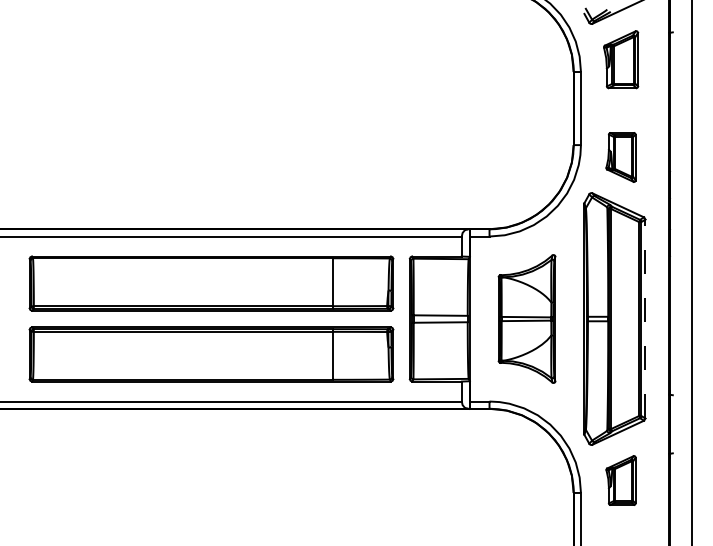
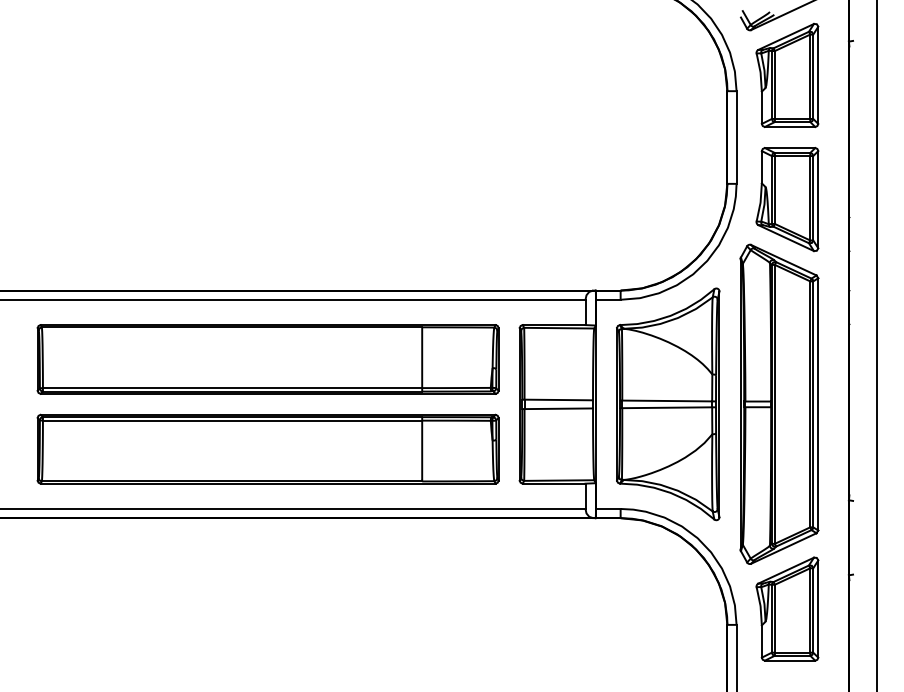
part: (620, 59) -> (786, 75), size x1.43
part: (620, 157) -> (786, 199), size x1.67
part: (526, 318) -> (667, 403), size x1.43
line: (645, 319) -> (818, 404), dashed -> solid
part: (620, 480) -> (786, 609), size x1.67

